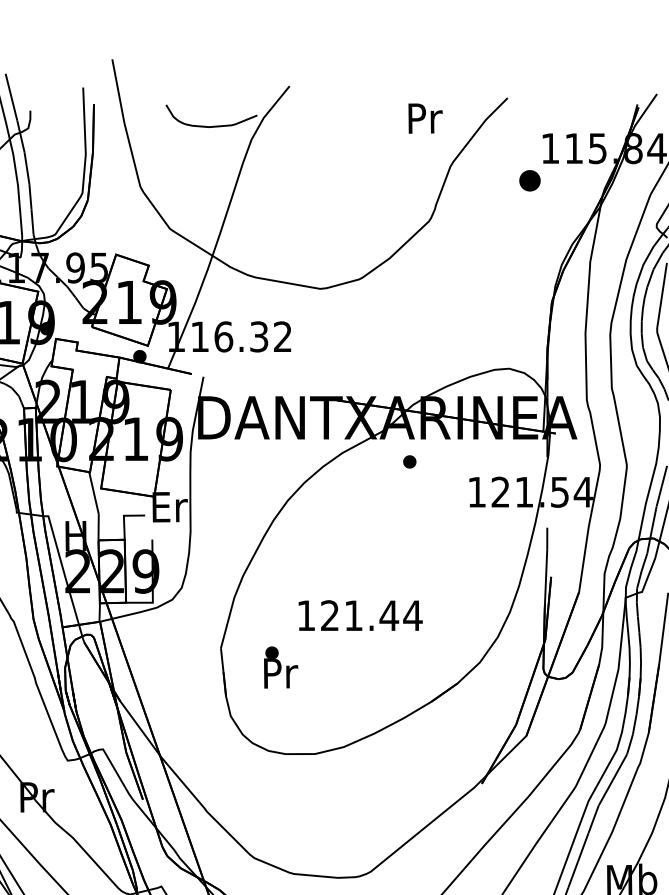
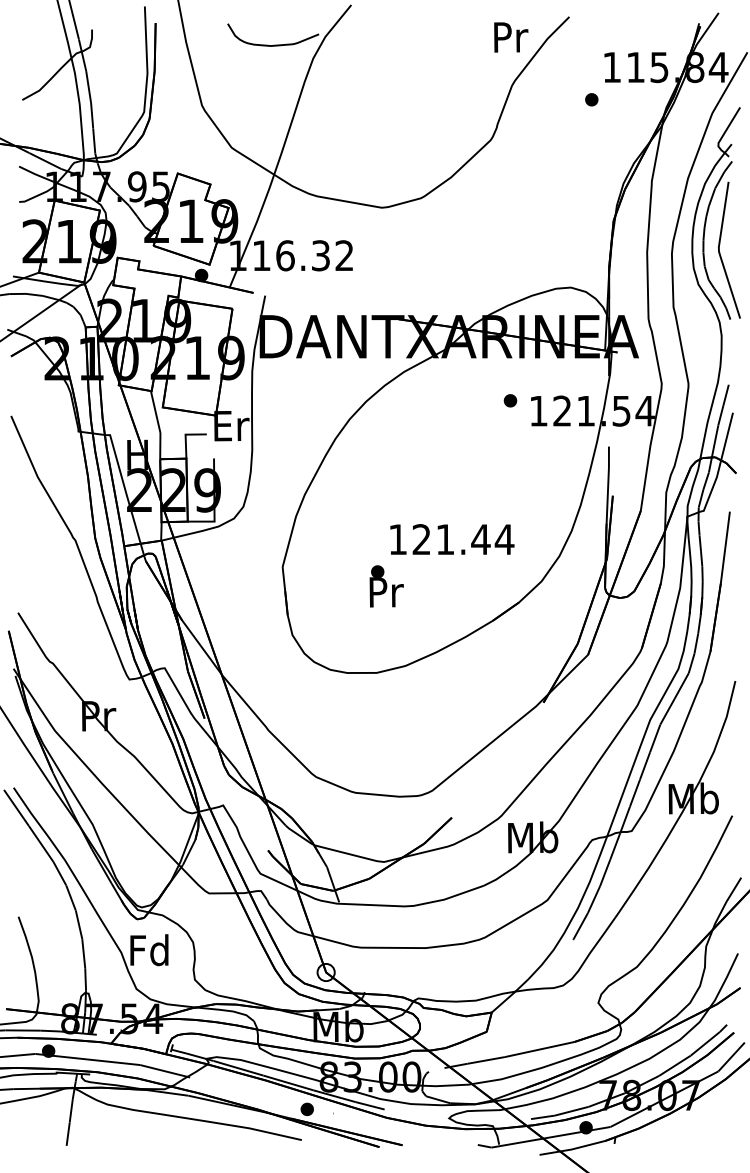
text: (425, 118) -> (511, 37), moved
part: (529, 180) -> (591, 99), size x0.62
part: (409, 461) -> (510, 400), moved
text: (360, 615) -> (452, 539), moved
text: (280, 667) -> (386, 586), moved

